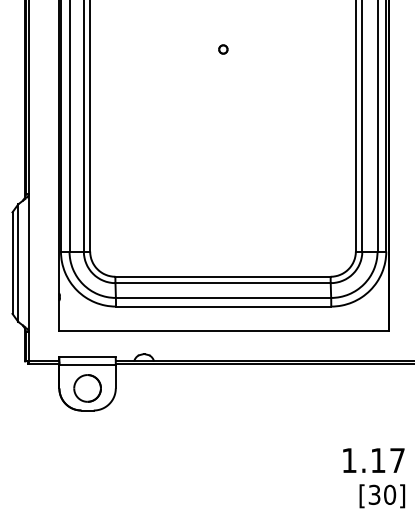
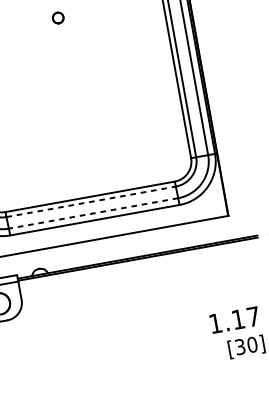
part: (223, 49) -> (58, 17), size x1.6
line: (223, 283) -> (91, 202), solid -> dashed
line: (223, 297) -> (93, 213), solid -> dashed

